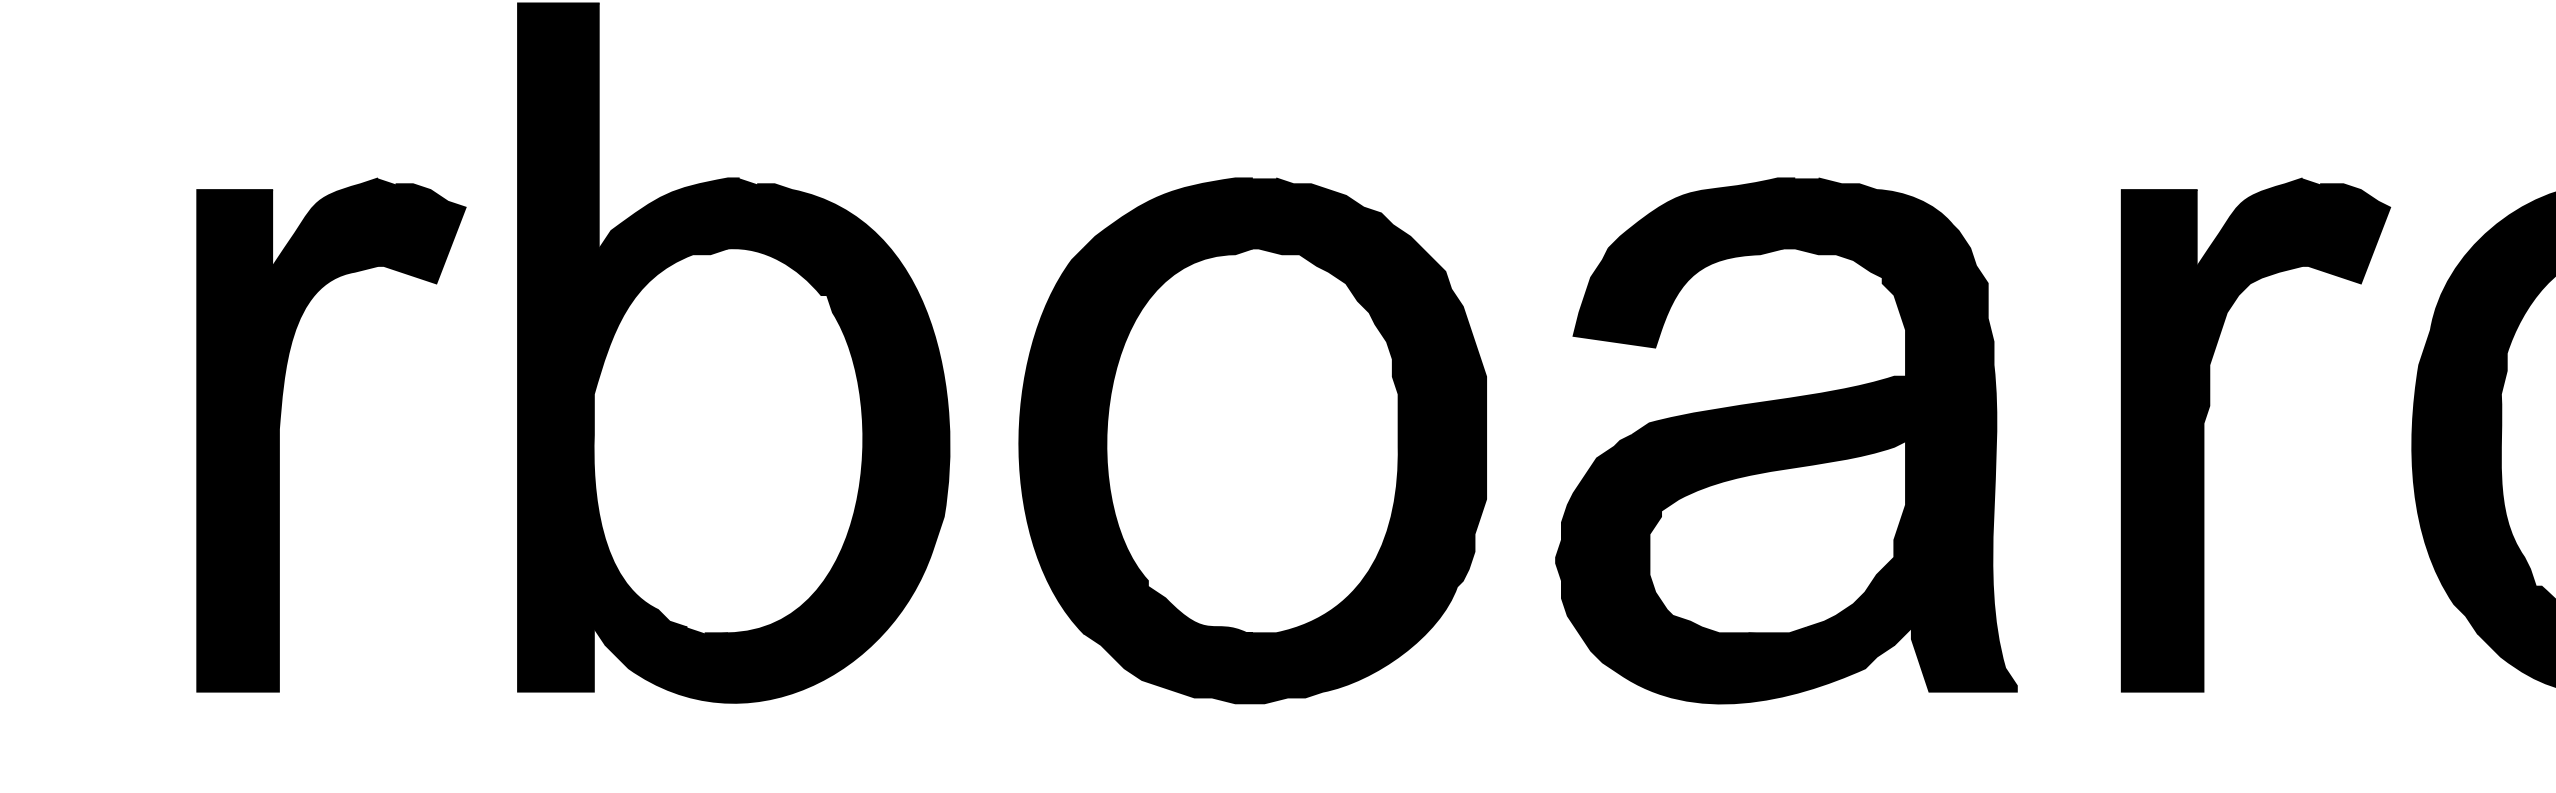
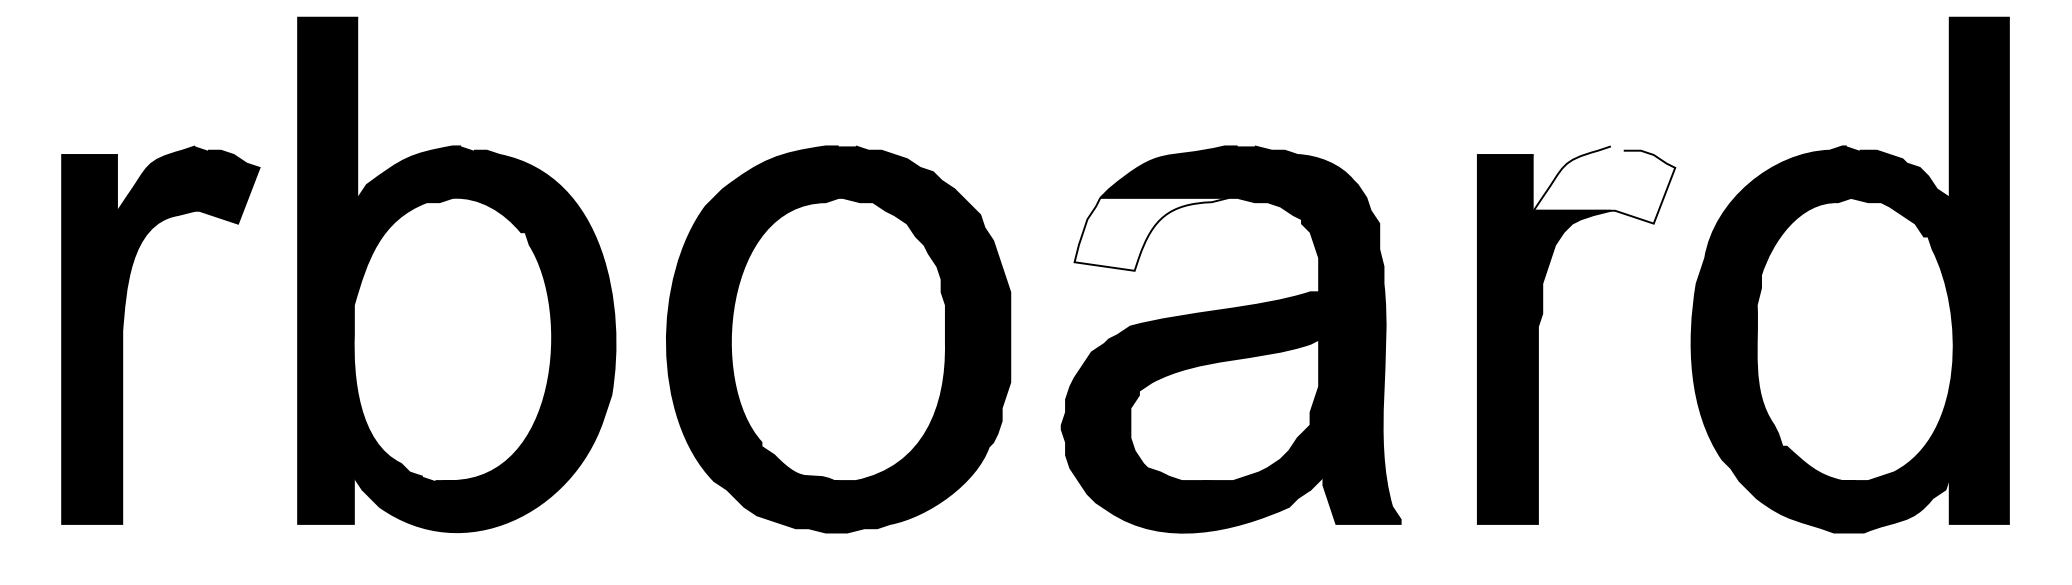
fill: (2293, 230) -> (1604, 184), removed
fill: (1678, 296) -> (1151, 233), removed

